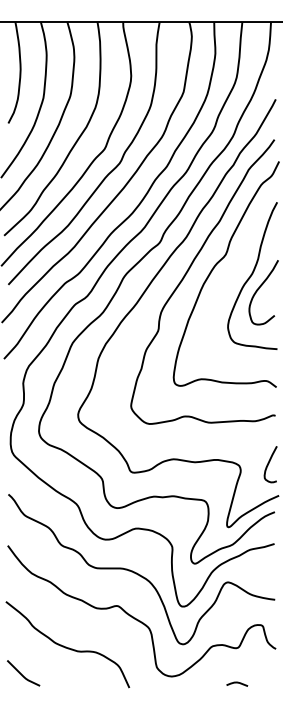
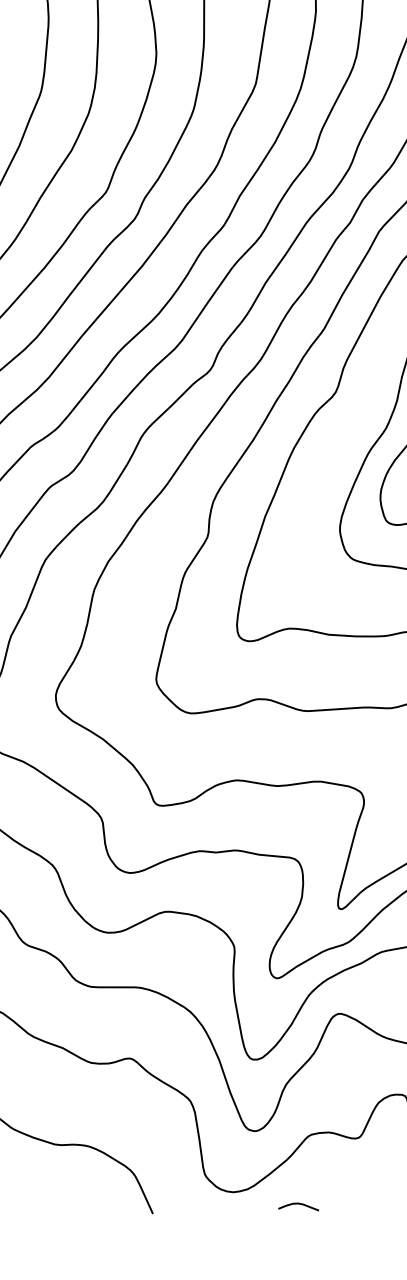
curve: (237, 683) -> (299, 1205), moved

